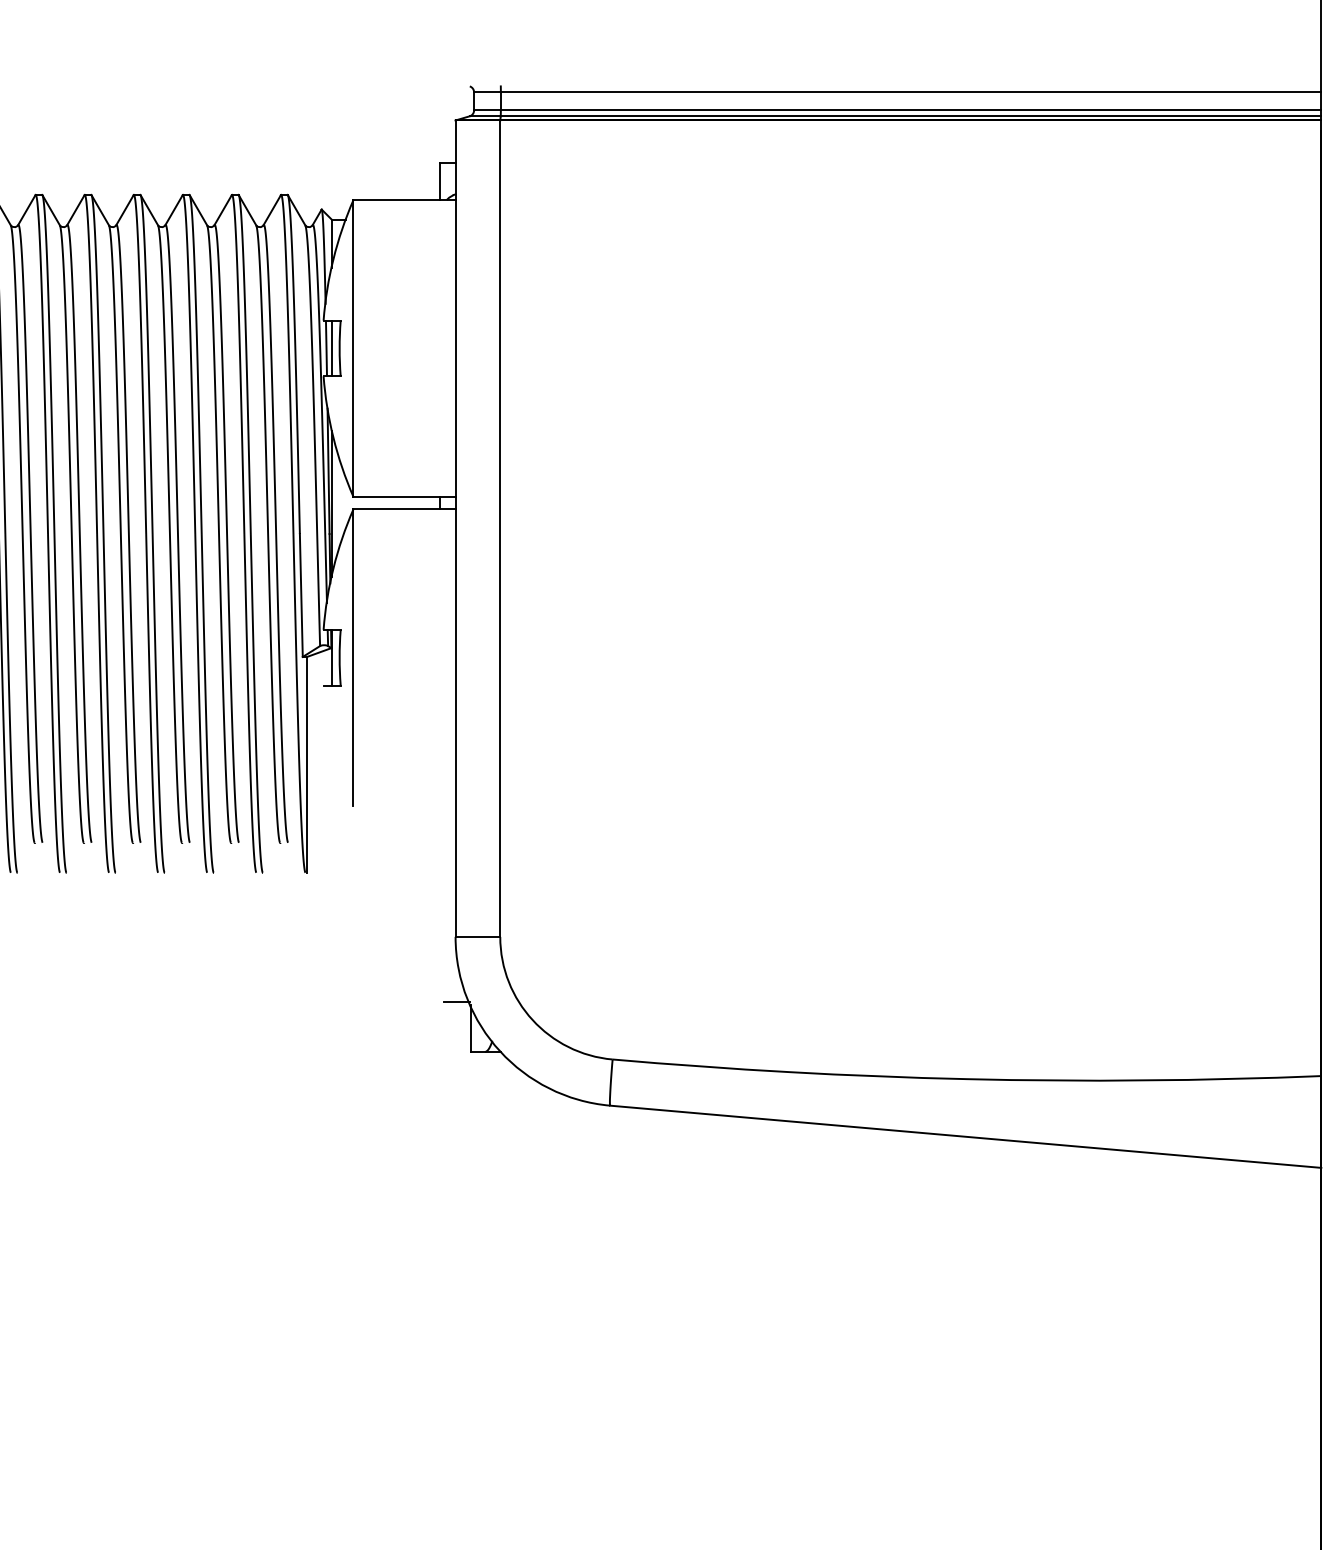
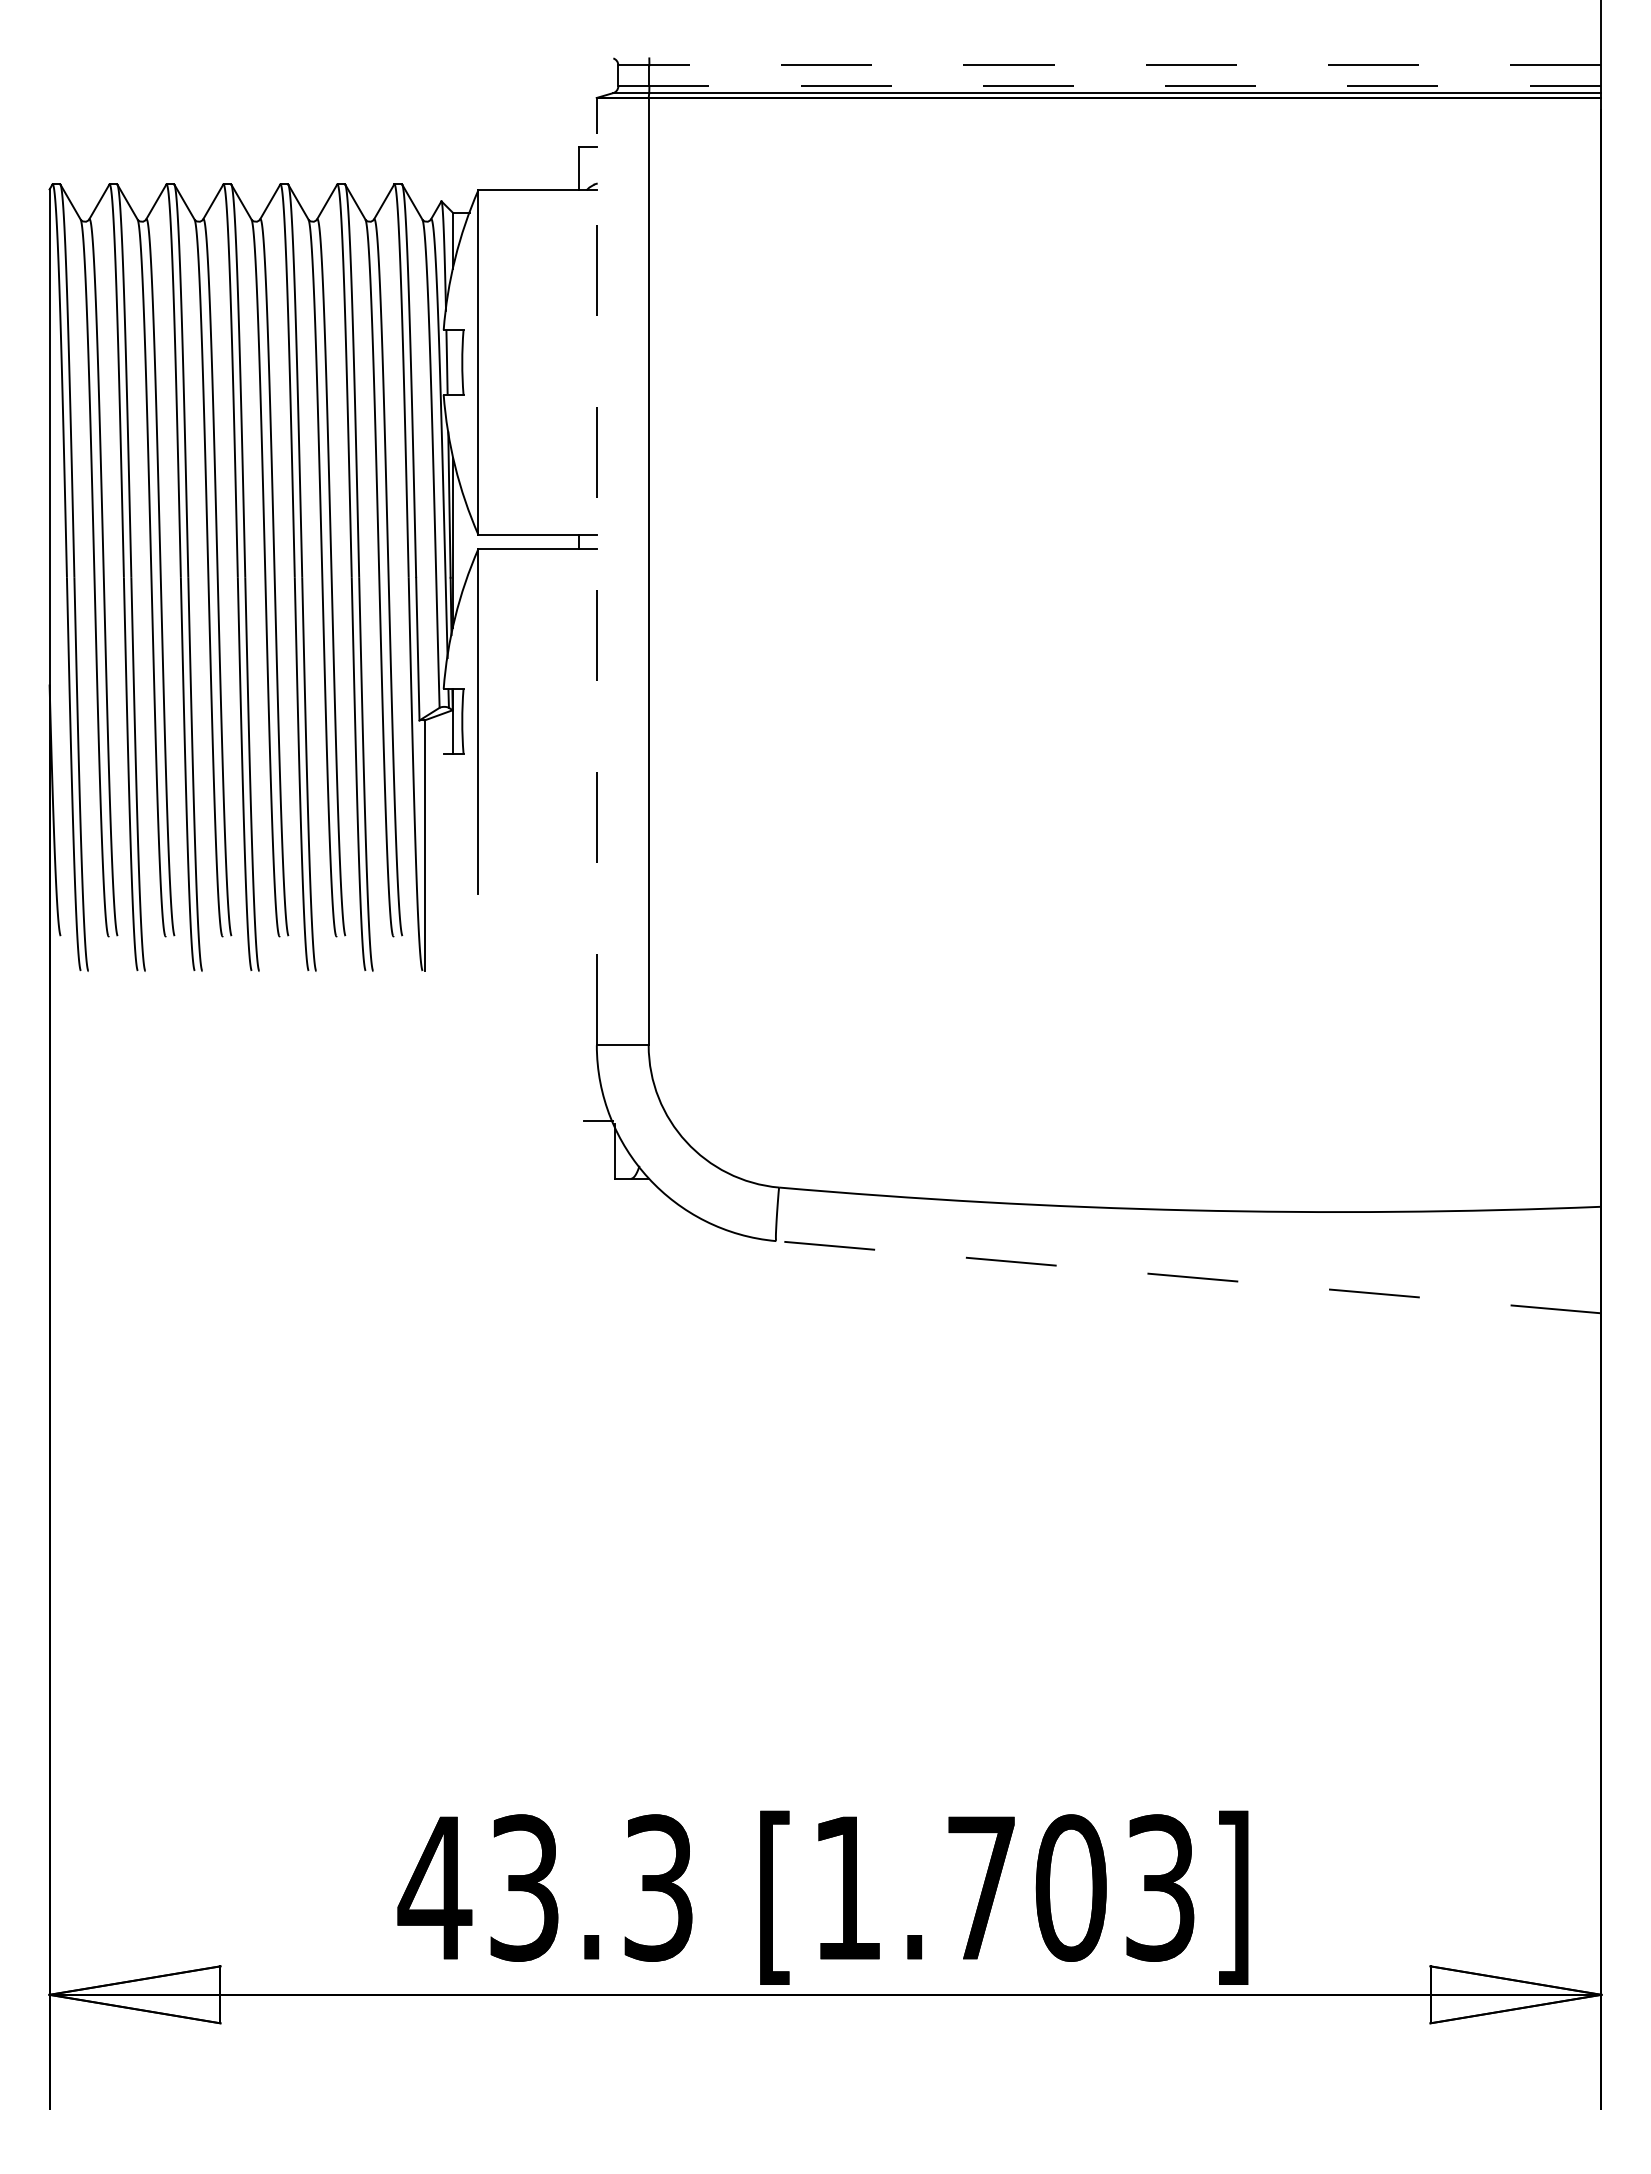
line: (897, 92) -> (1109, 65), solid -> dashed
line: (897, 110) -> (1109, 86), solid -> dashed
line: (332, 348) -> (453, 362), removed
line: (455, 528) -> (596, 571), solid -> dashed
line: (965, 1137) -> (1188, 1277), solid -> dashed

